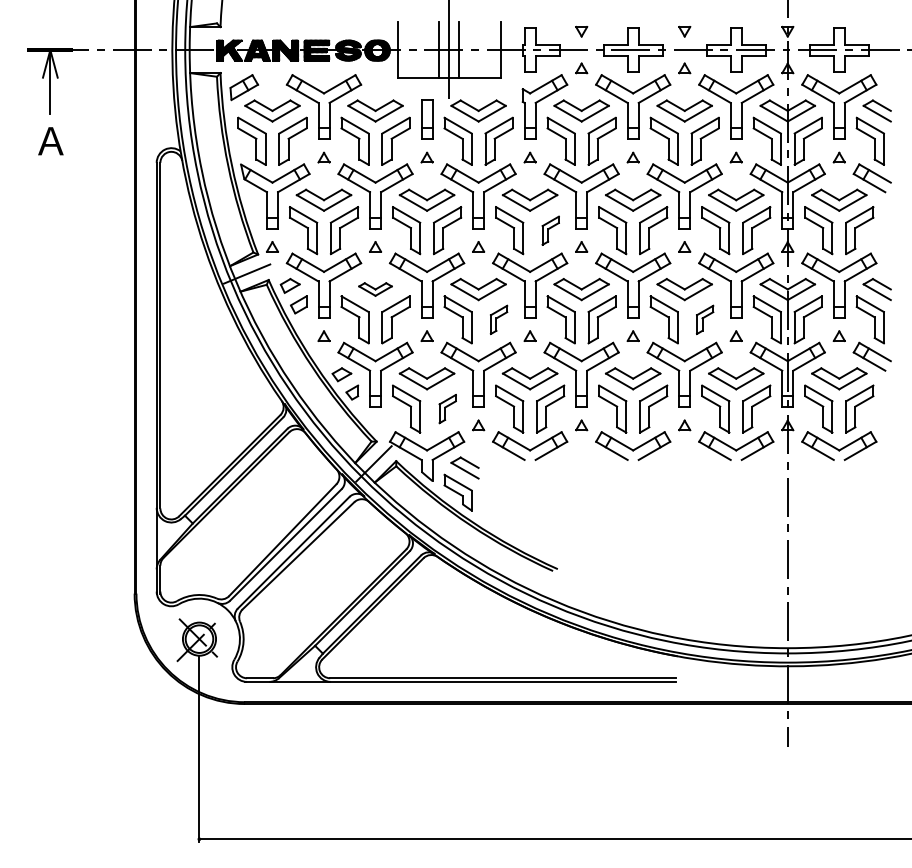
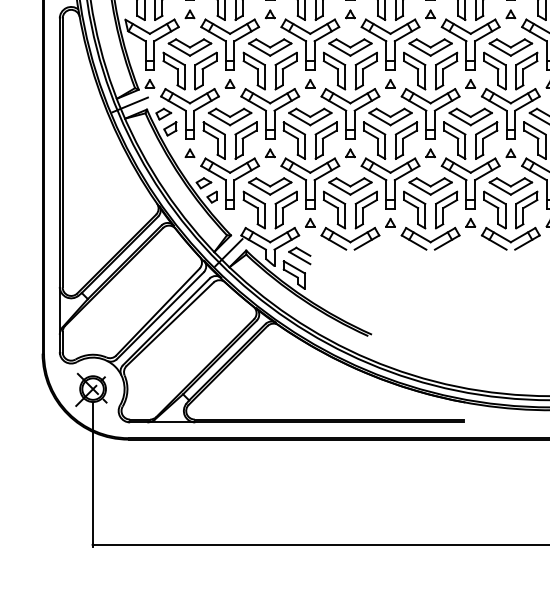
part: (550, 230) -> (366, 71), size x1.67
part: (375, 289) -> (230, 116), size x1.67
part: (498, 319) -> (325, 140), size x1.67
part: (704, 319) -> (486, 140), size x1.67
part: (447, 408) -> (286, 209), size x1.67

